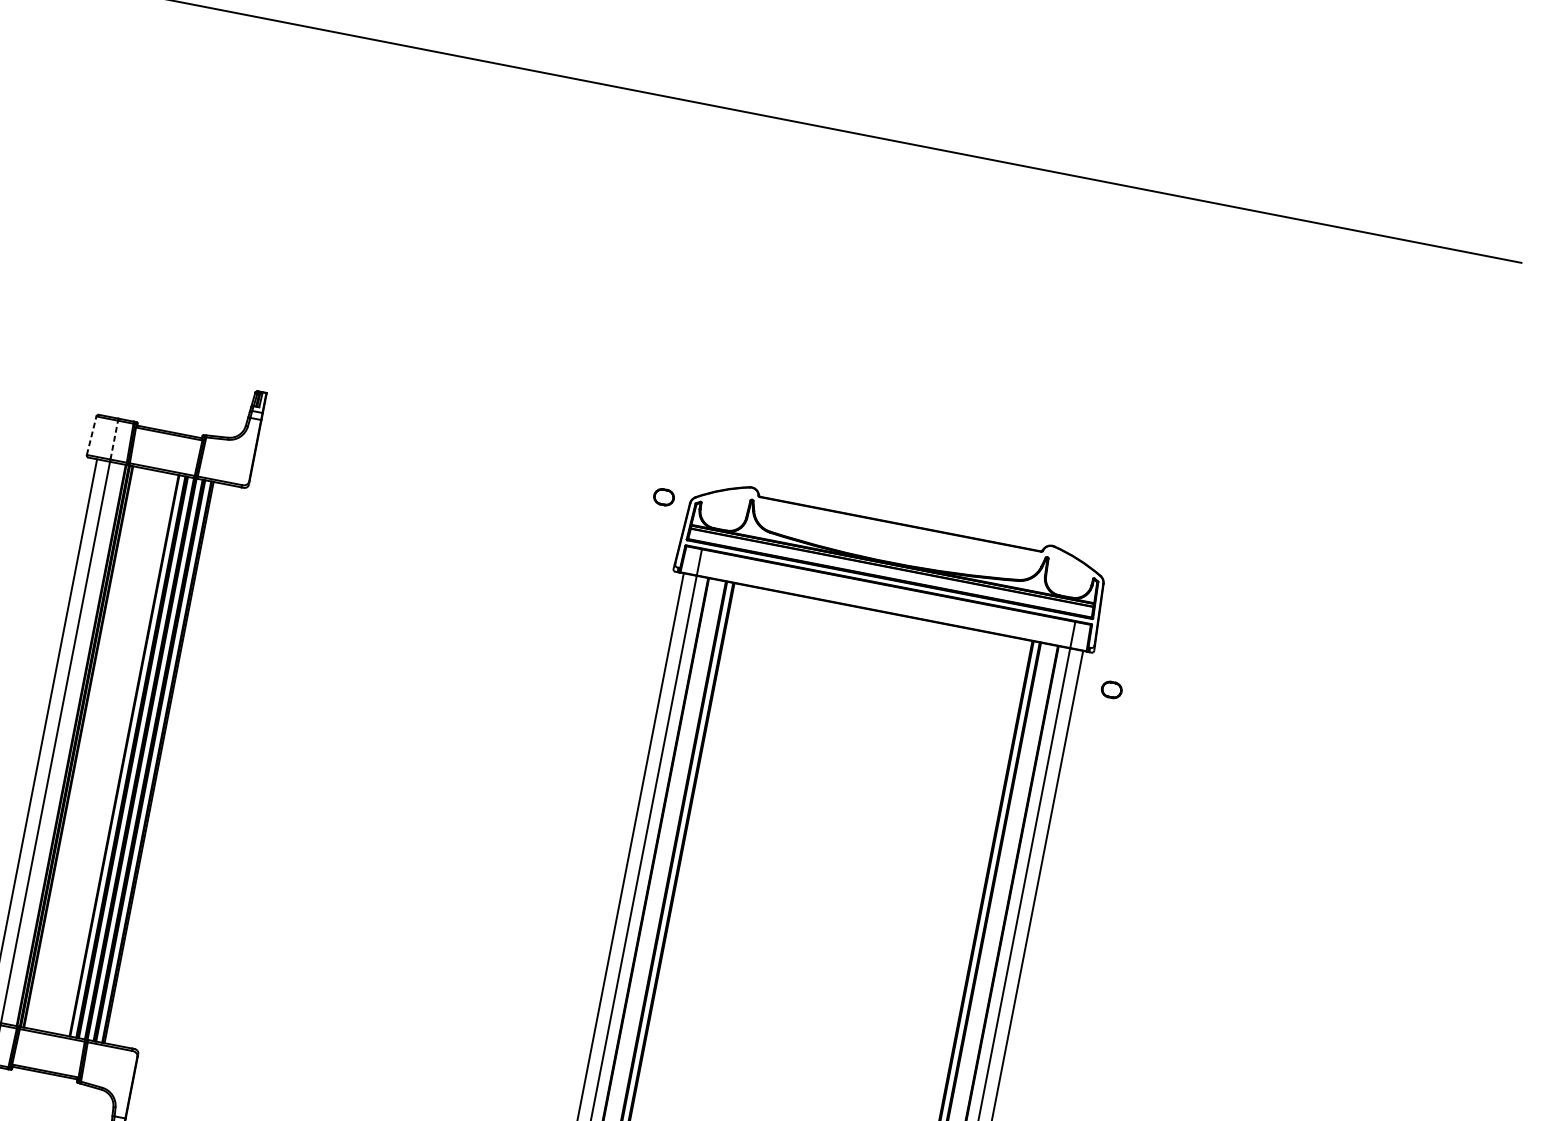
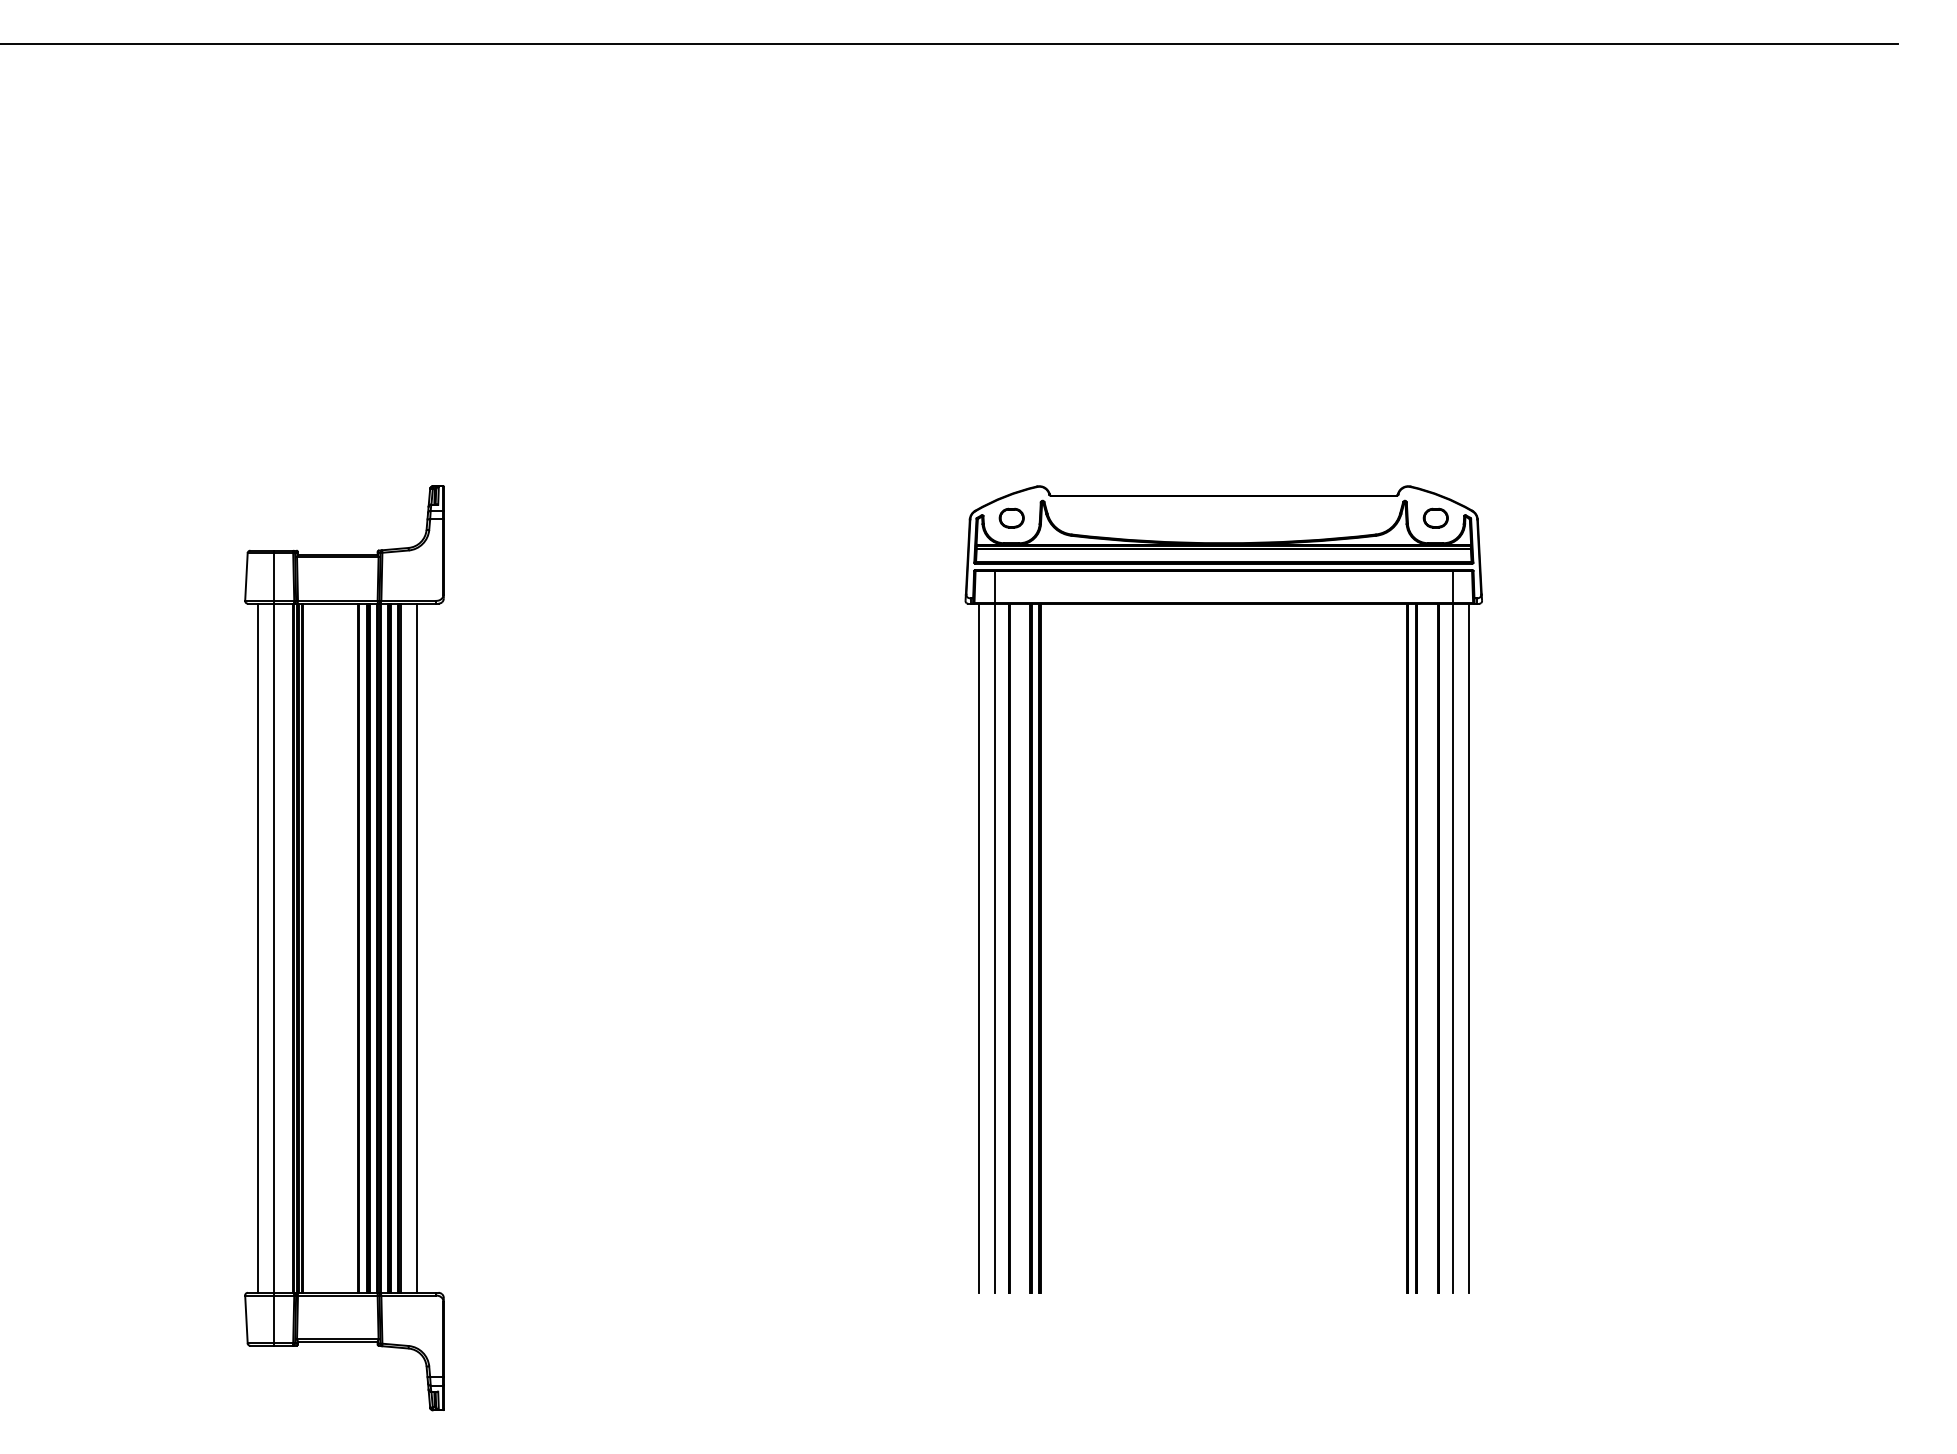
line: (91, 436) -> (246, 577), dashed -> solid
line: (114, 440) -> (274, 577), dashed -> solid
part: (663, 496) -> (1011, 517), moved
part: (1111, 689) -> (1435, 517), moved
line: (172, 764) -> (417, 947), added

